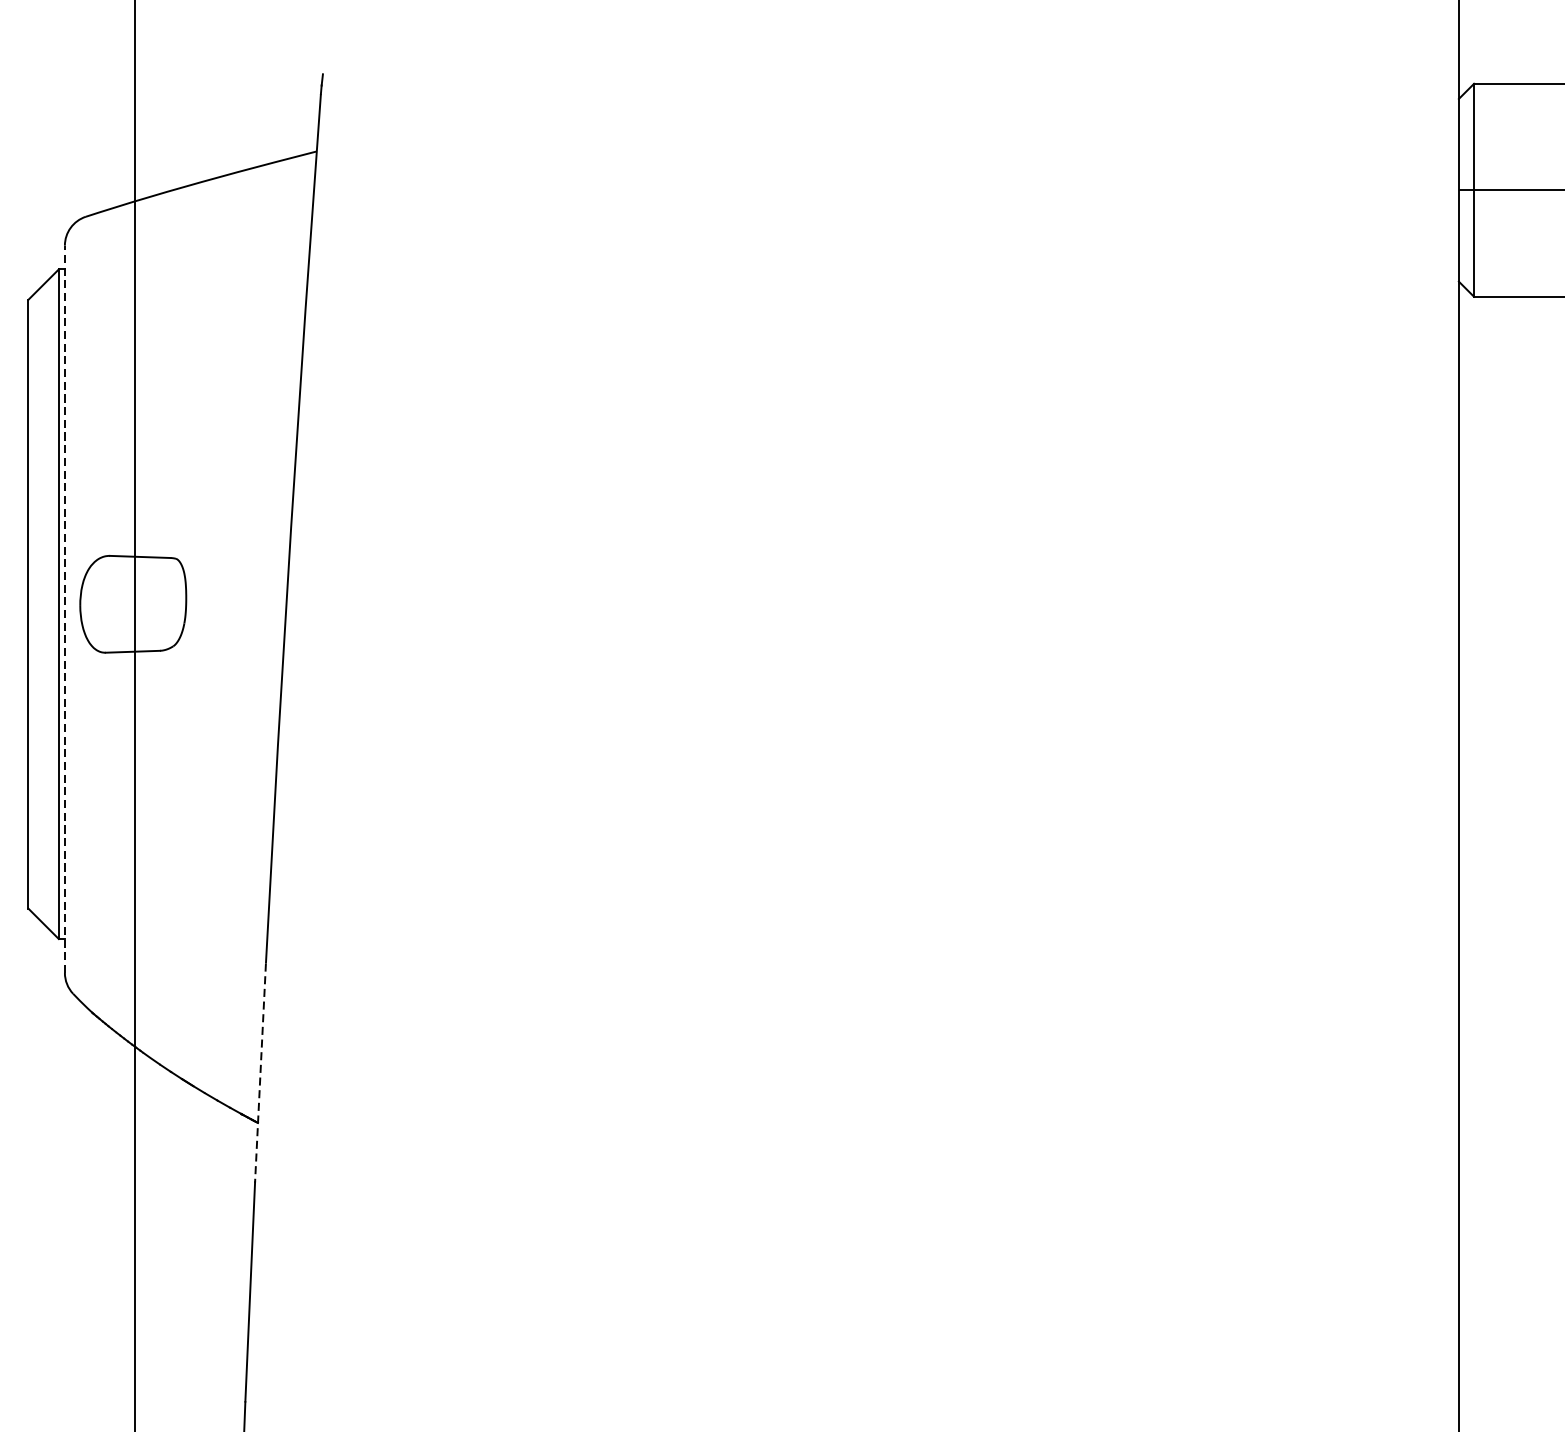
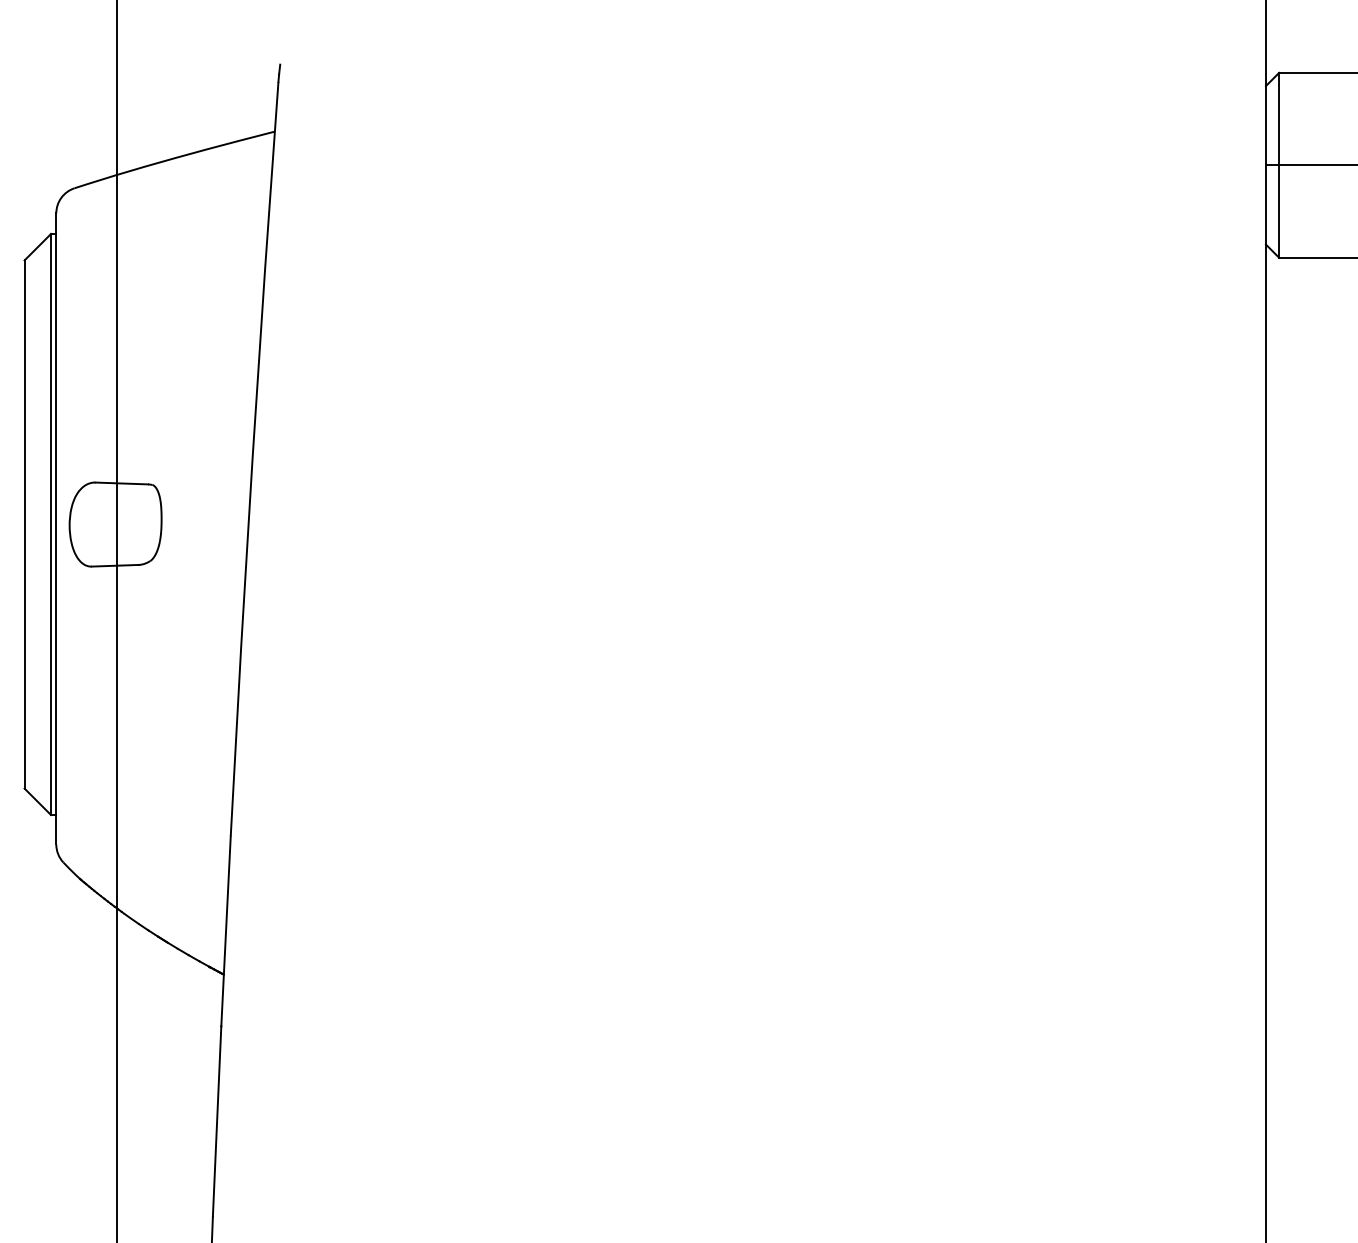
line: (65, 608) -> (56, 528), dashed -> solid
line: (261, 1073) -> (226, 931), dashed -> solid

